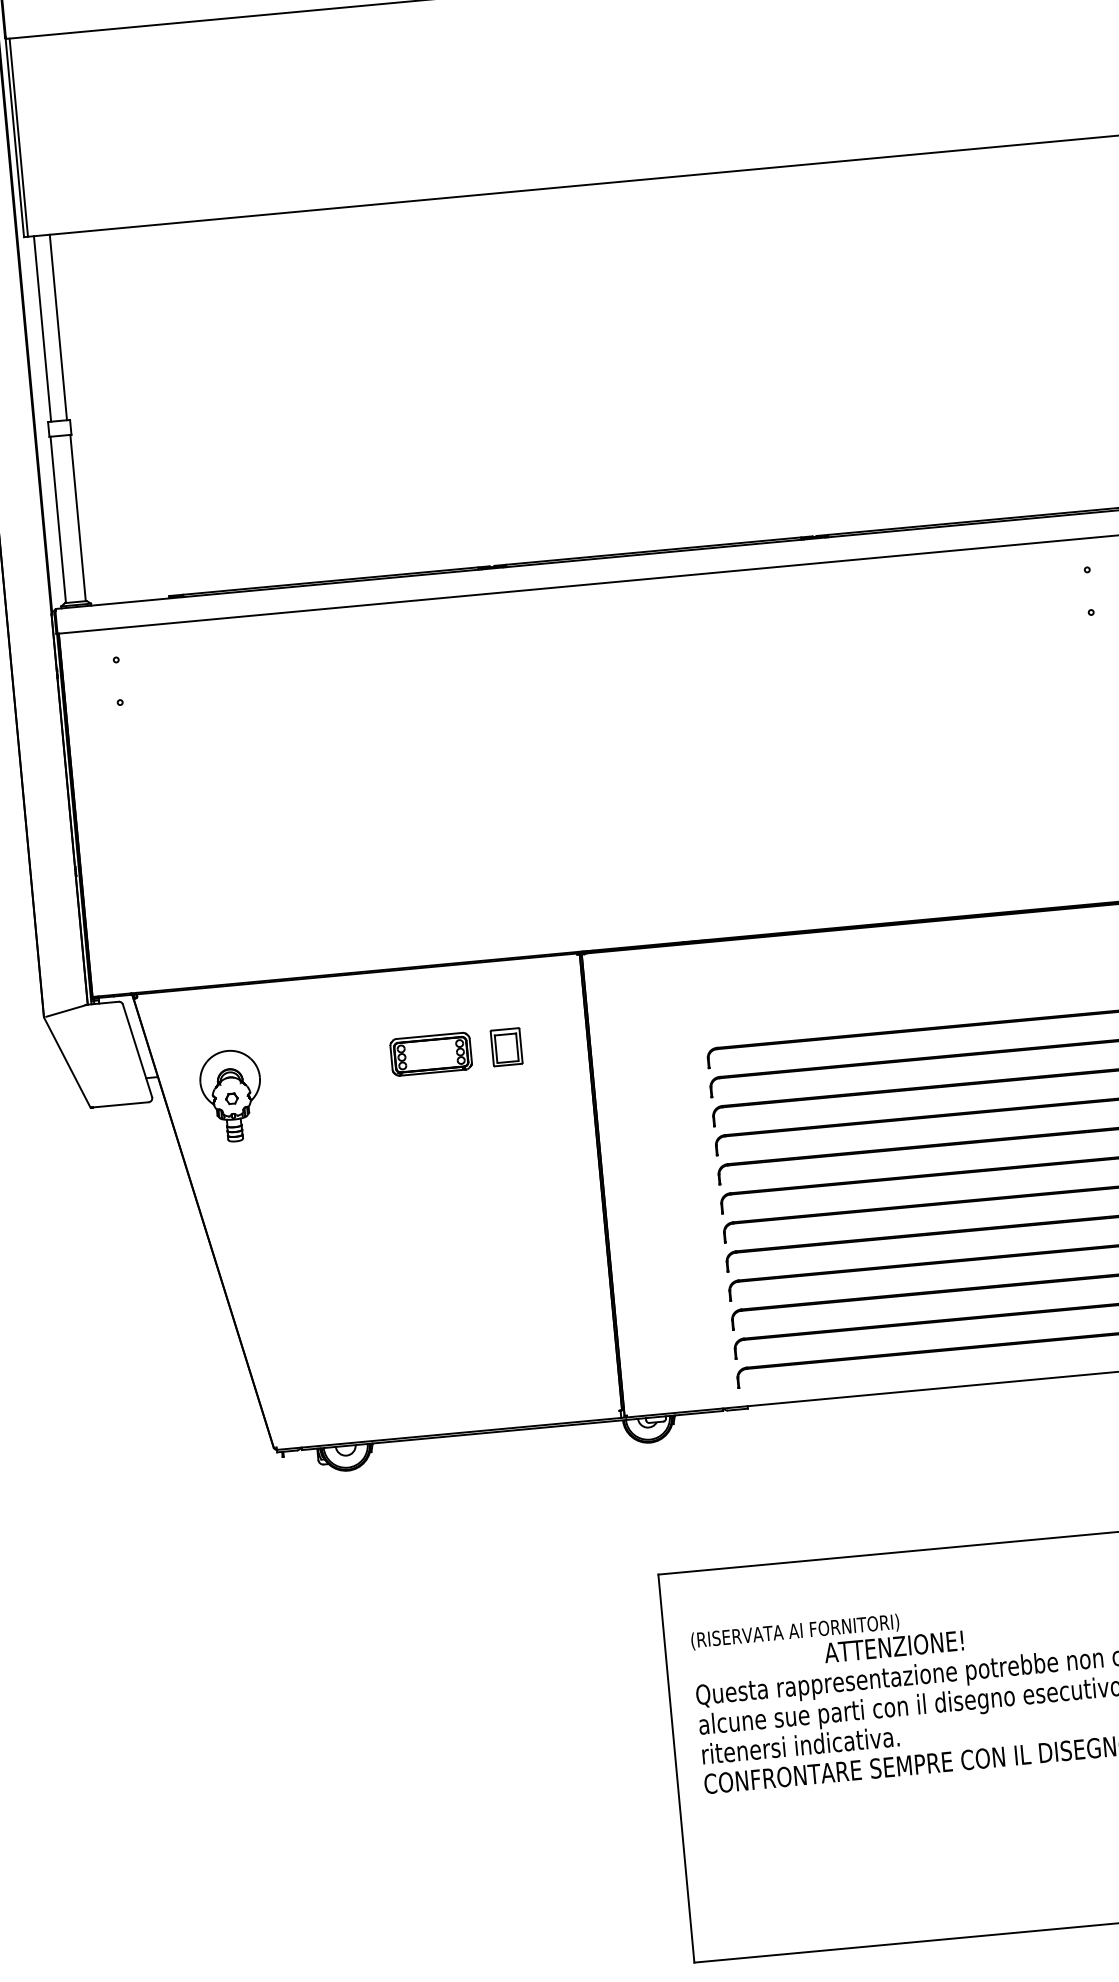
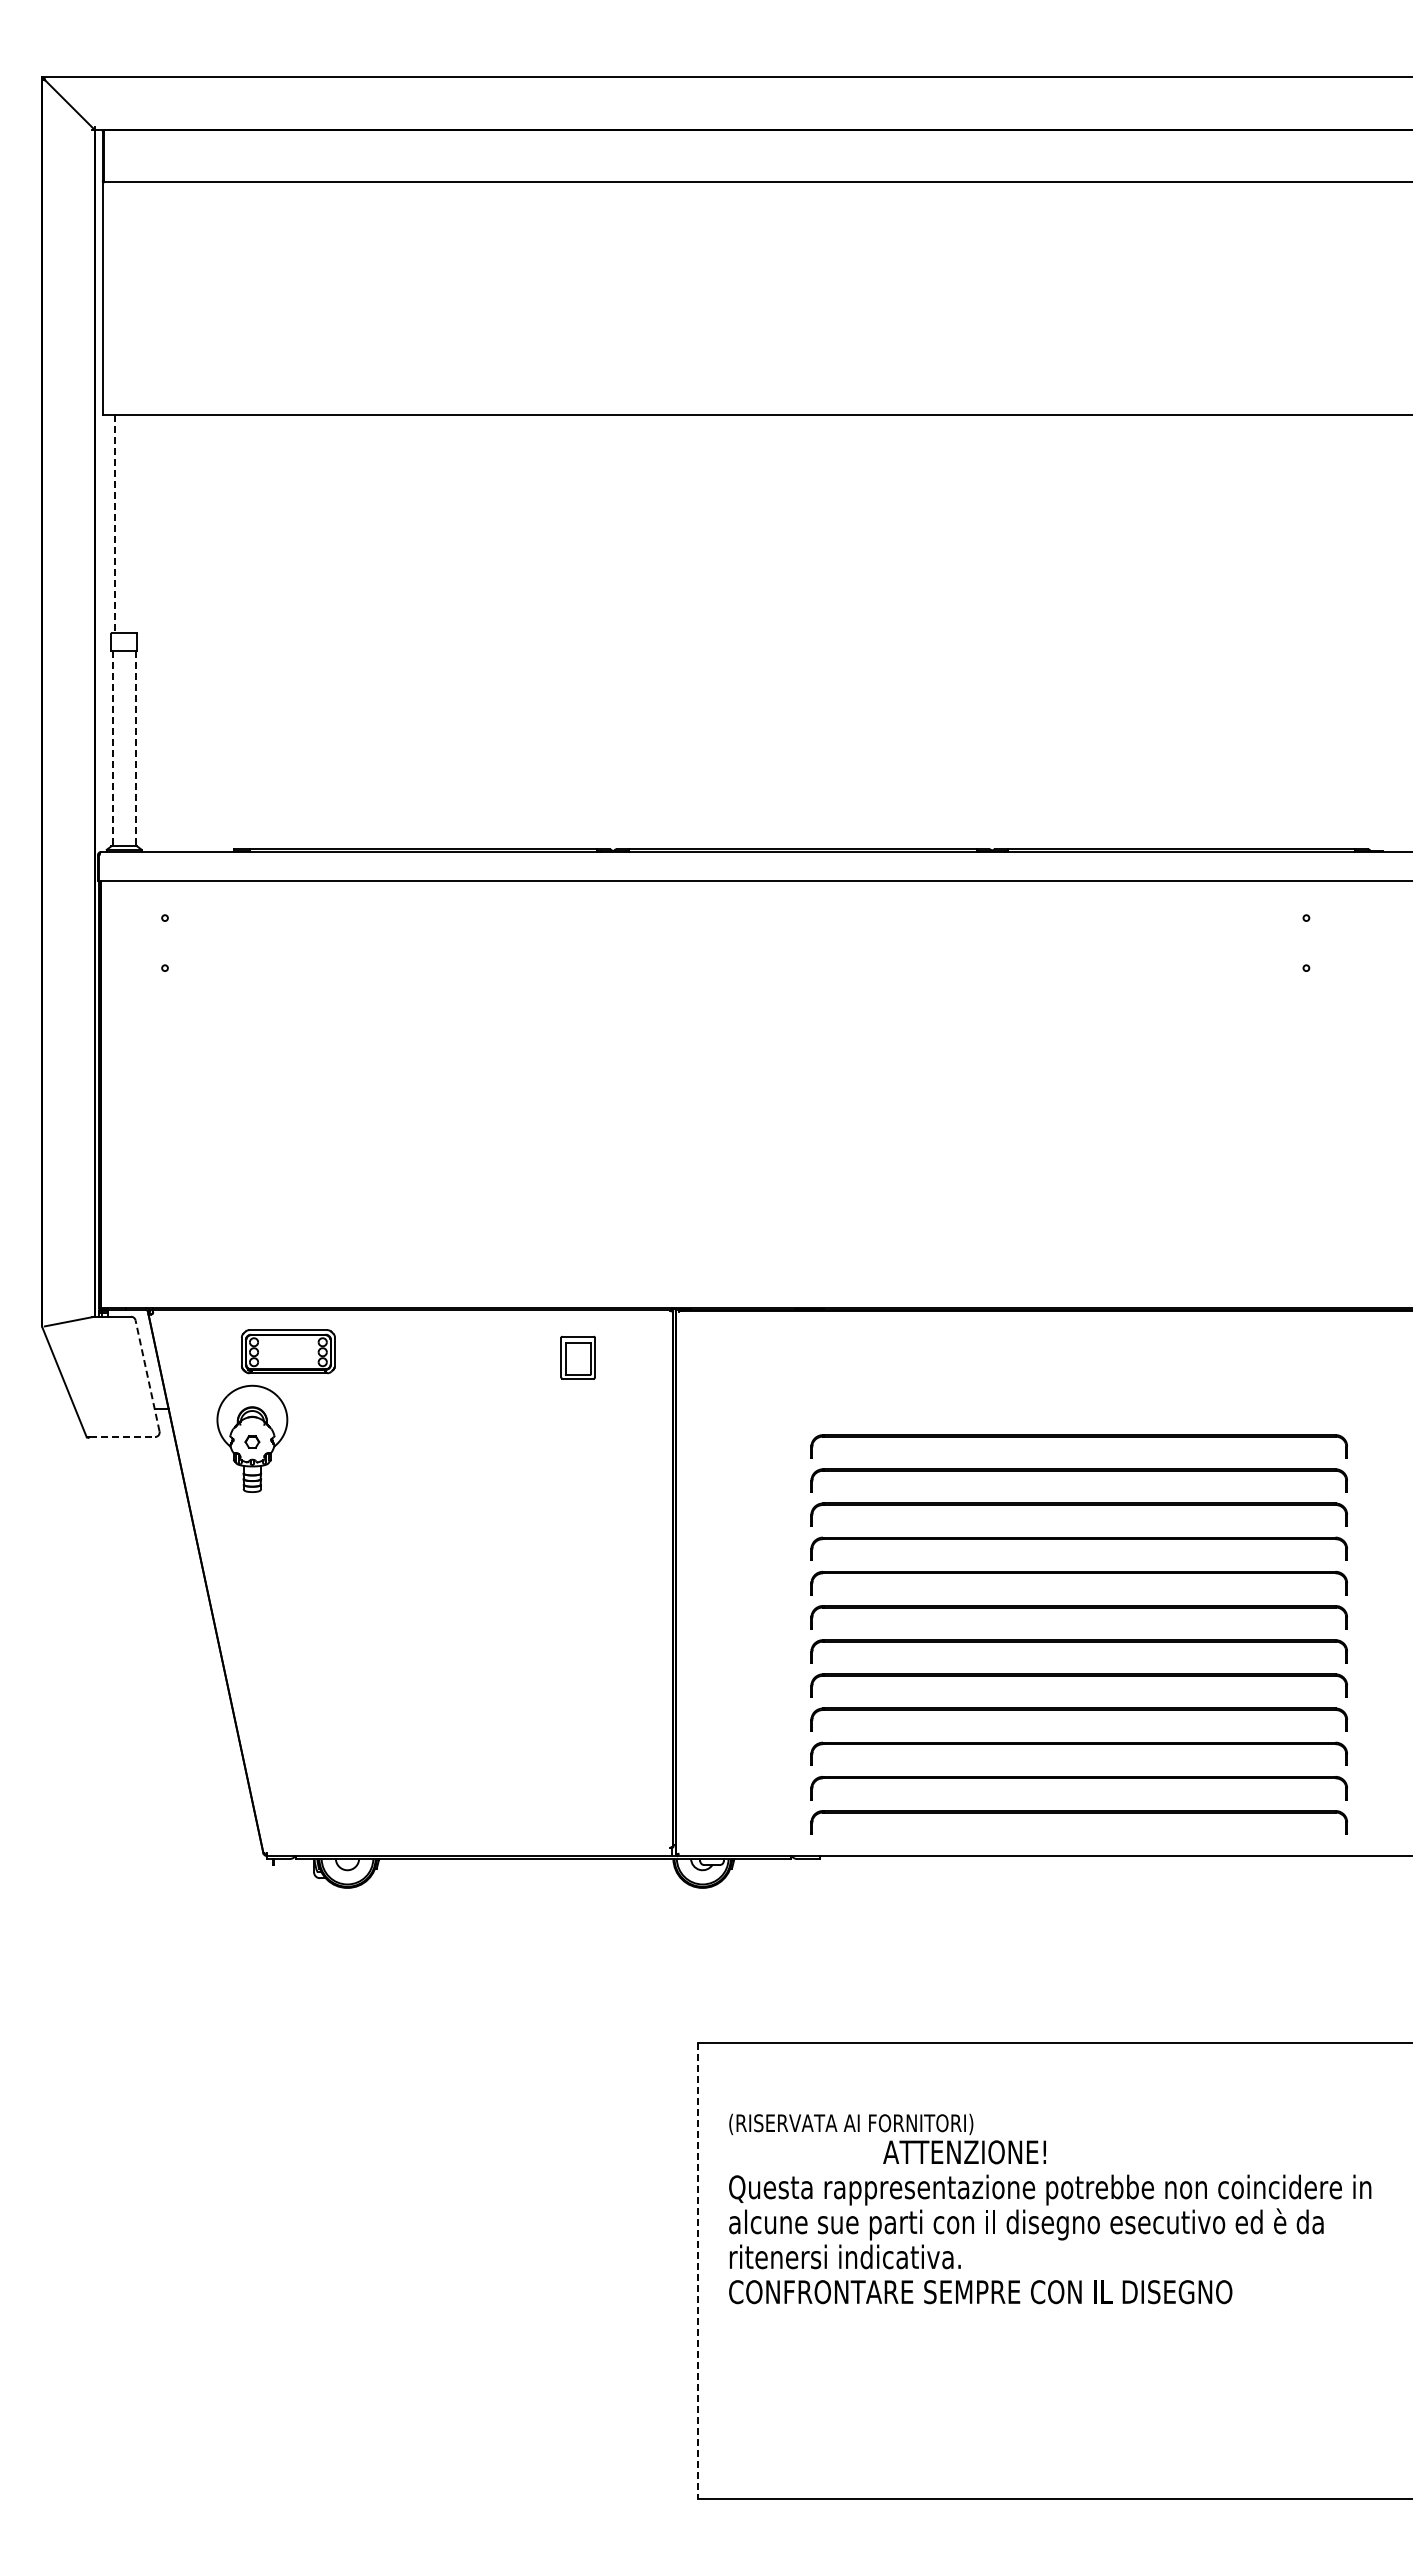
line: (18, 137) -> (107, 298), removed
line: (58, 327) -> (133, 524), removed
line: (42, 329) -> (114, 524), solid -> dashed
line: (77, 518) -> (135, 748), solid -> dashed
line: (58, 519) -> (112, 748), solid -> dashed
part: (506, 1047) -> (577, 1357), moved
line: (137, 1050) -> (147, 1375), solid -> dashed
part: (431, 1054) -> (288, 1351), moved
line: (121, 1105) -> (122, 1437), solid -> dashed
line: (676, 1769) -> (697, 2271), solid -> dashed

